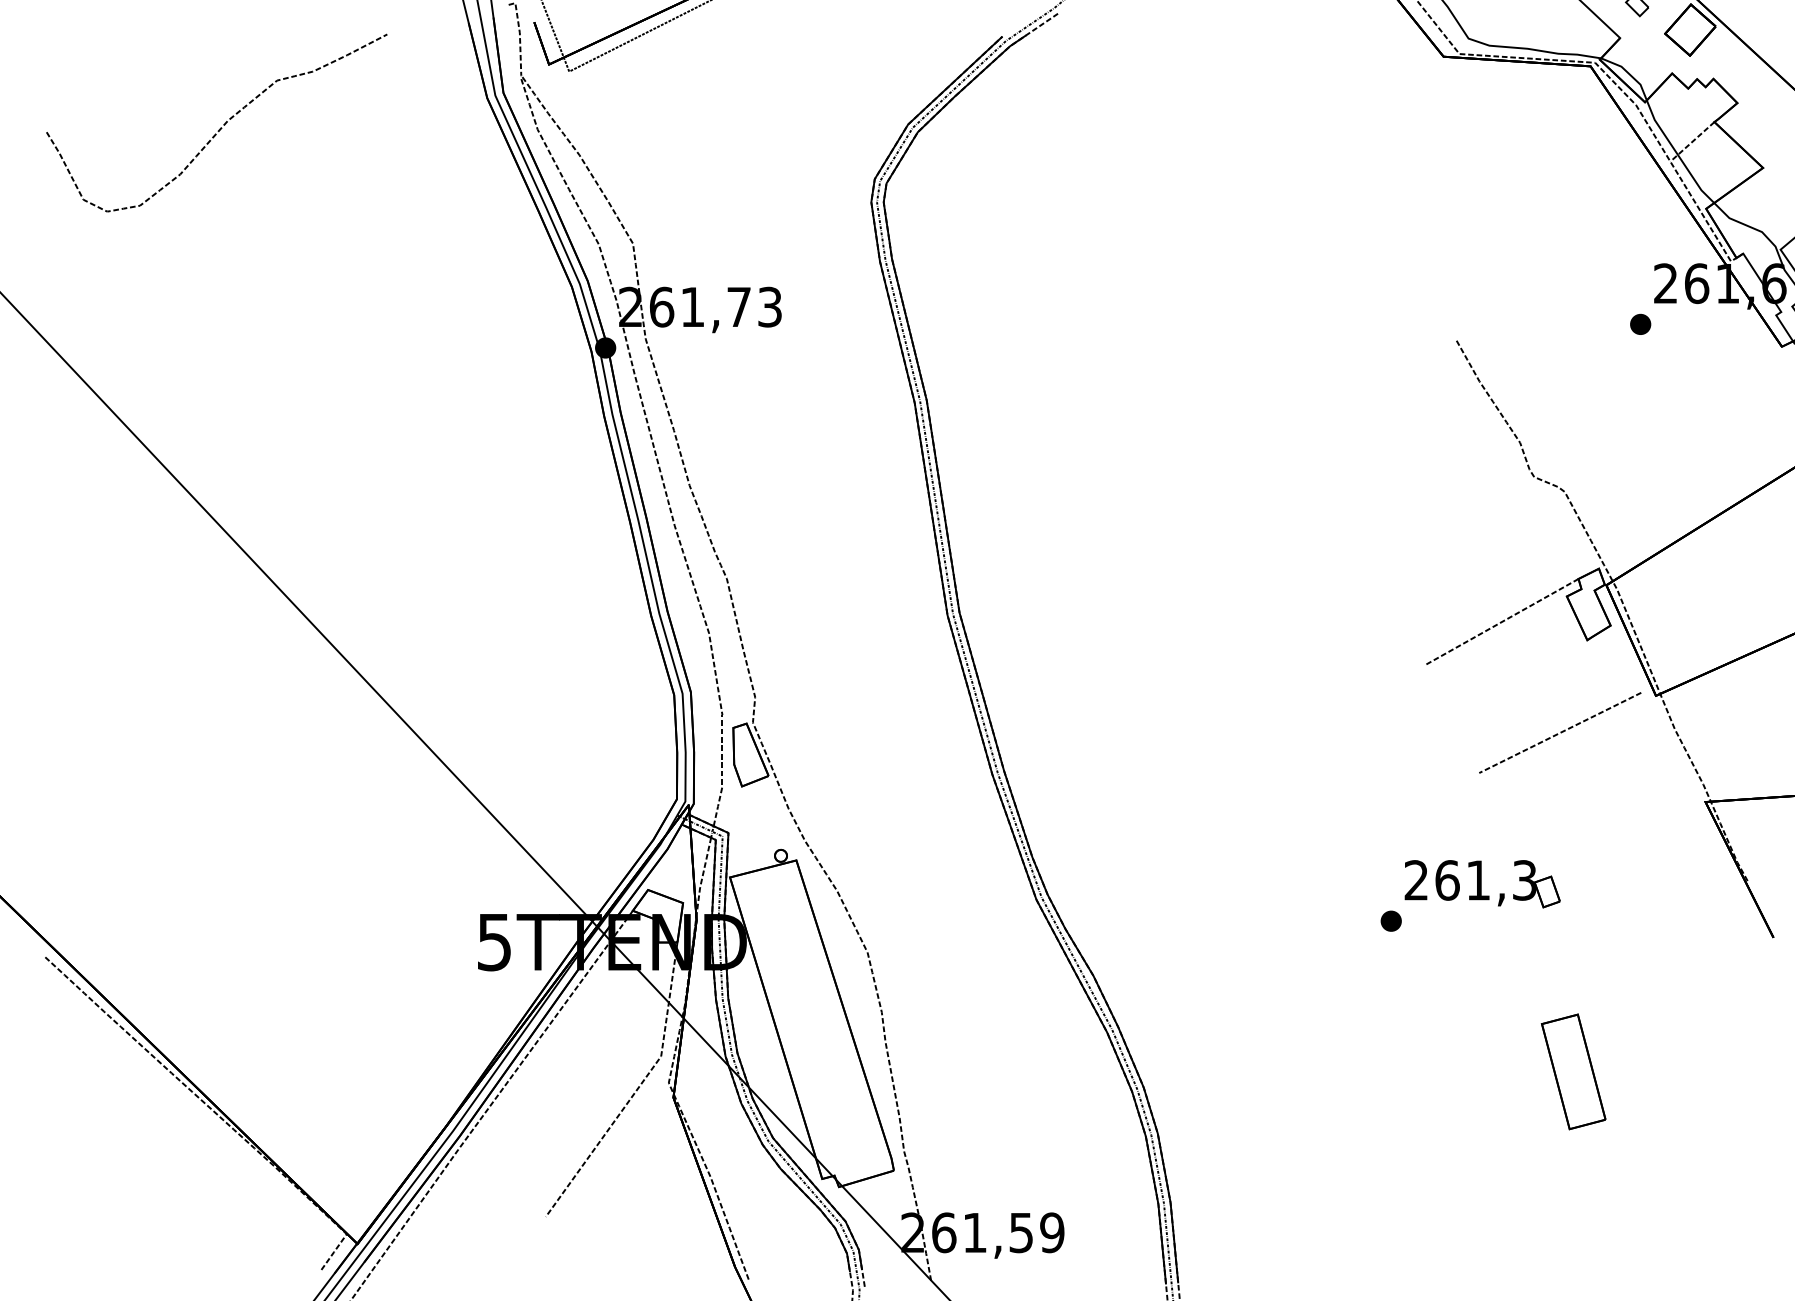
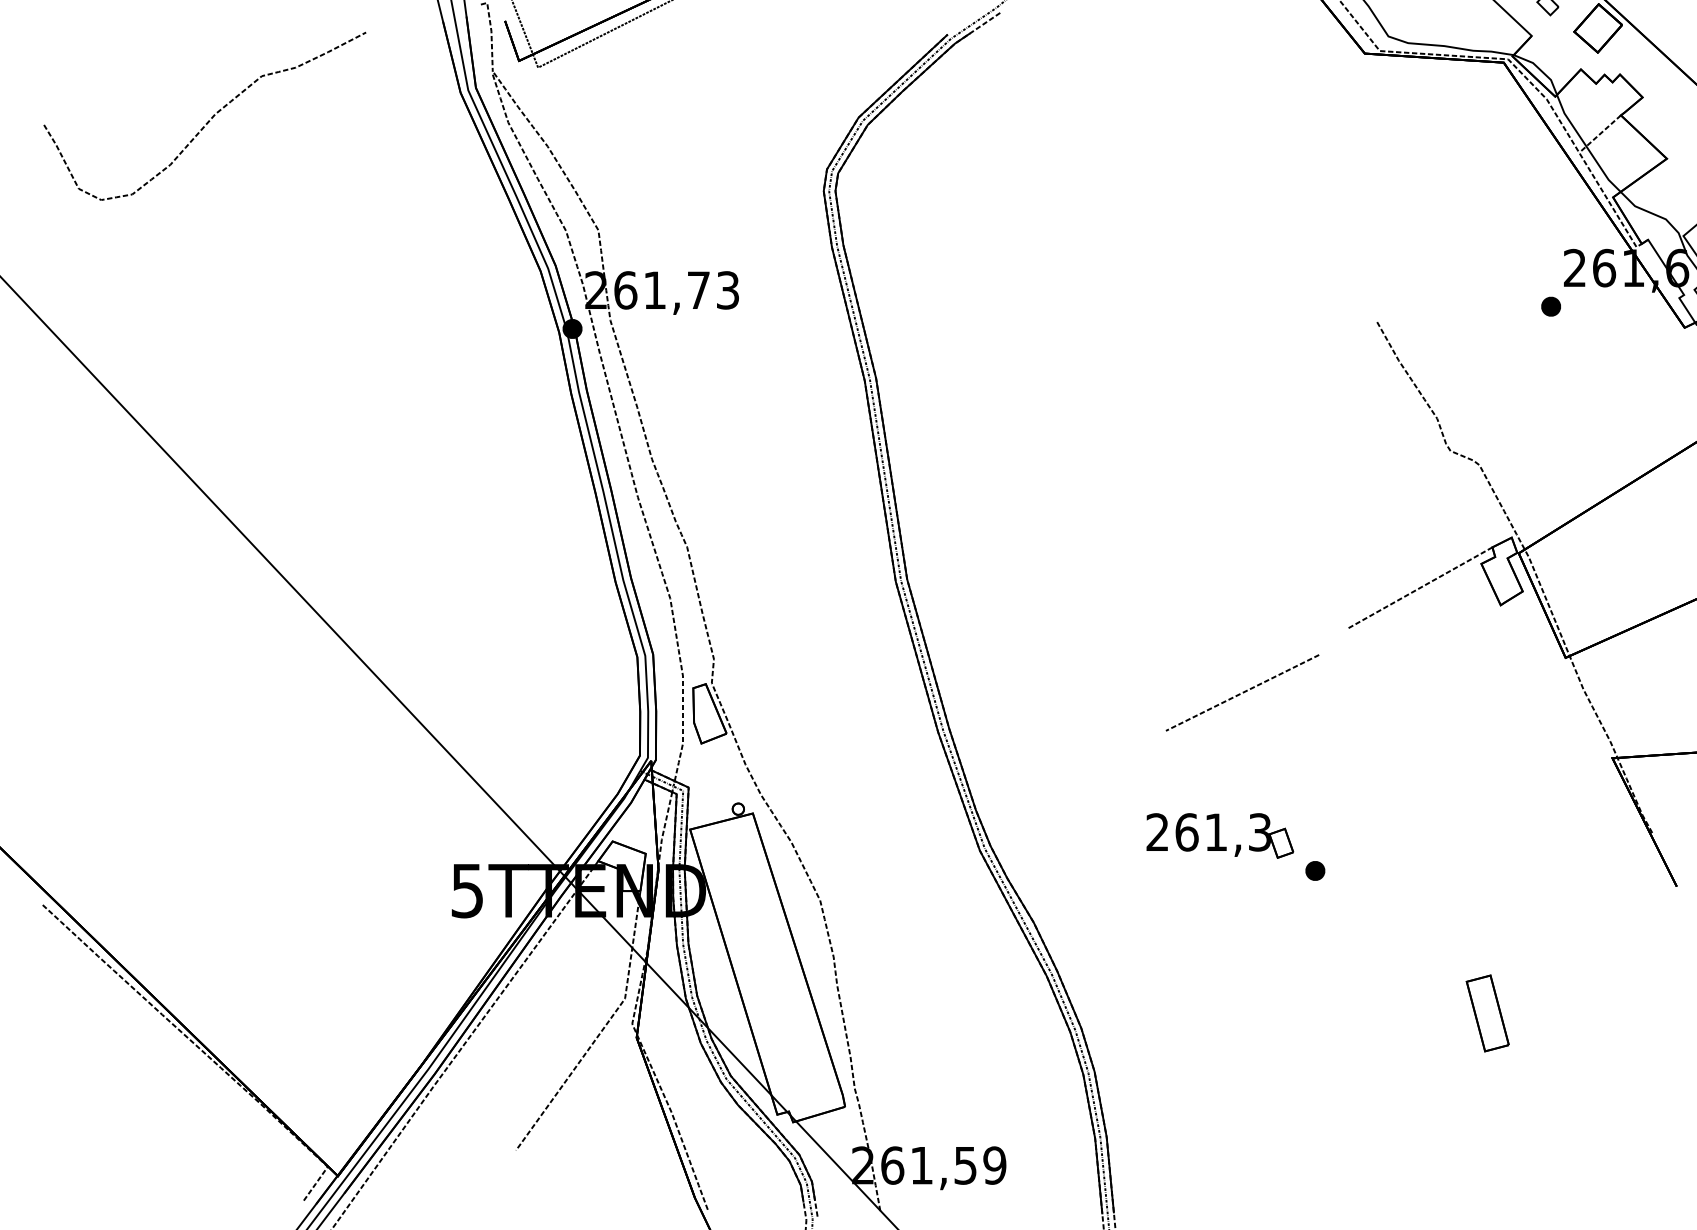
line: (1560, 732) -> (1242, 692), moved
part: (1482, 884) -> (1220, 836), moved
part: (1573, 1071) -> (1487, 1013), size x0.7

